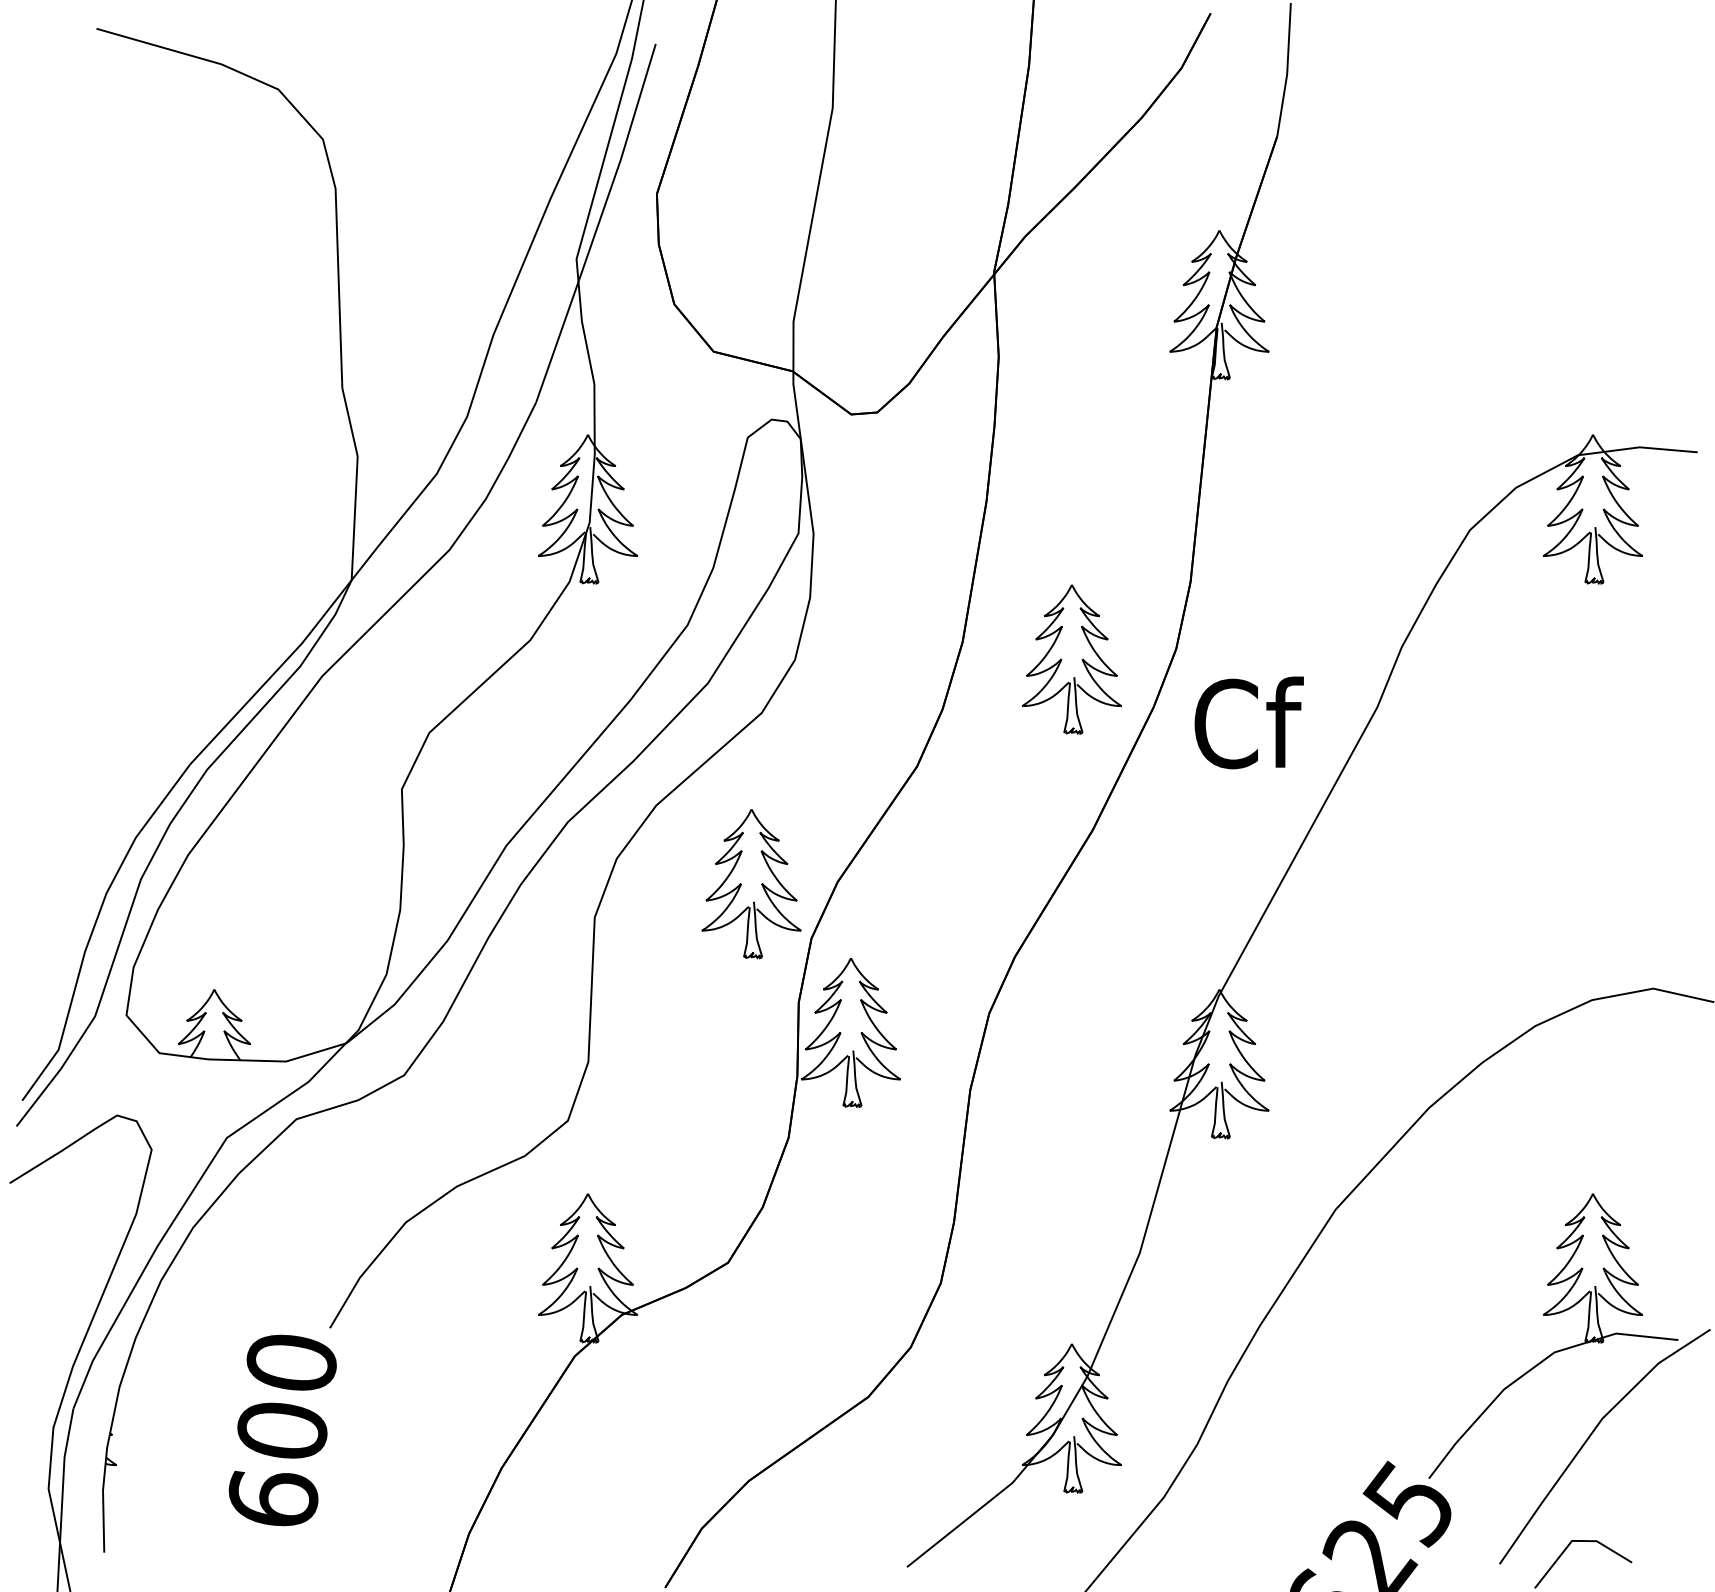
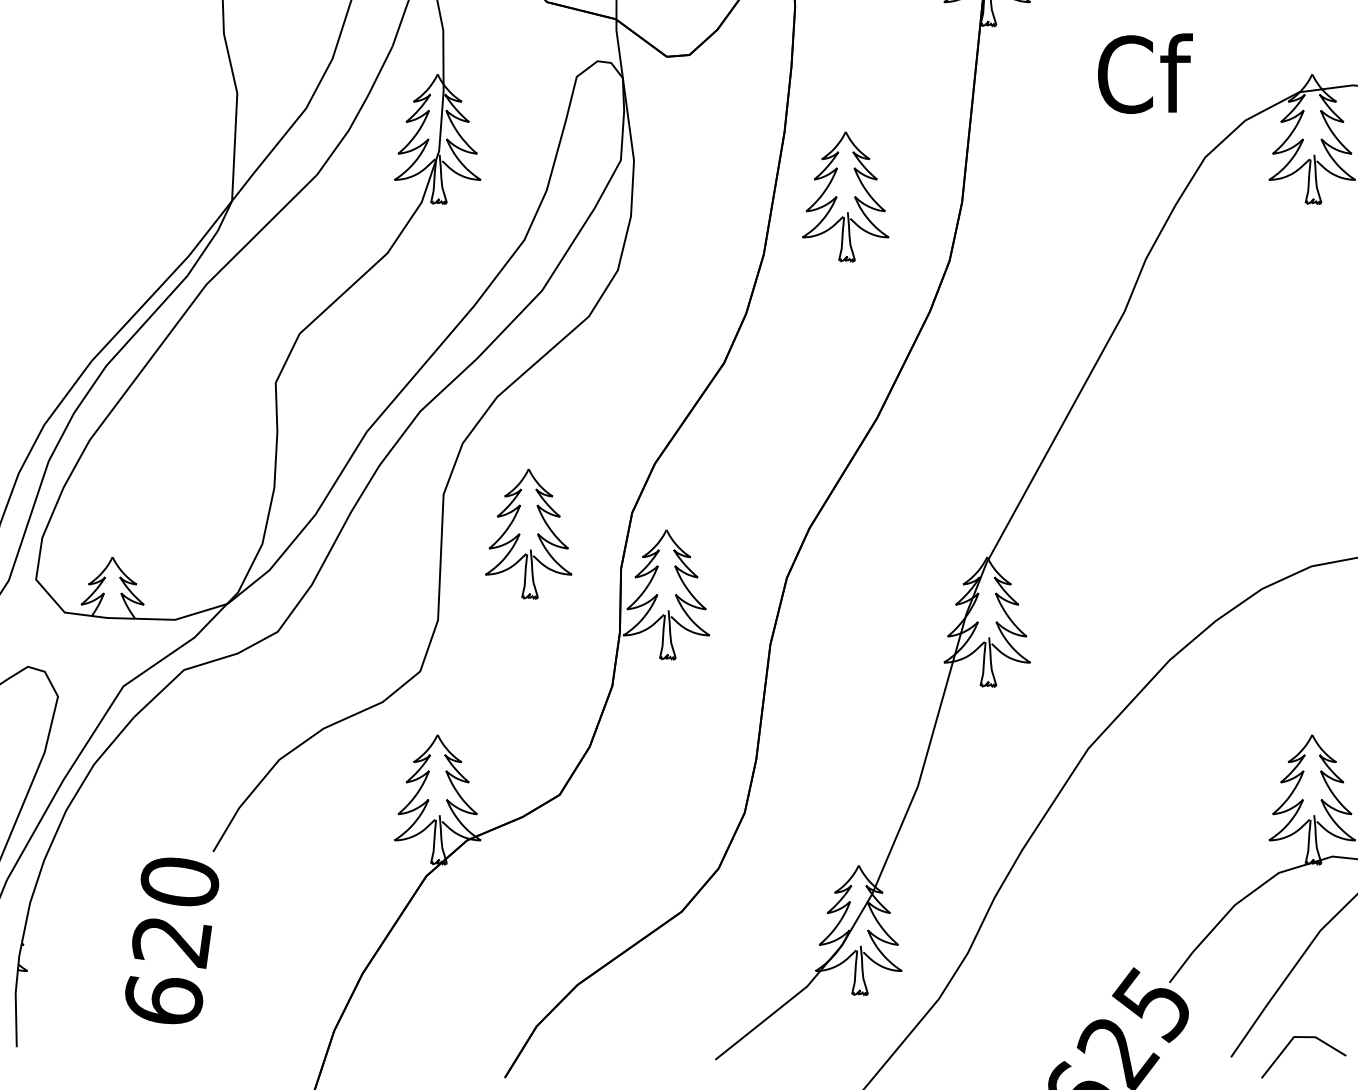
part: (1071, 659) -> (845, 196), moved
text: (1248, 722) -> (1144, 73), moved
part: (751, 884) -> (528, 534), moved
text: (282, 1432) -> (171, 942), 600 -> 620

